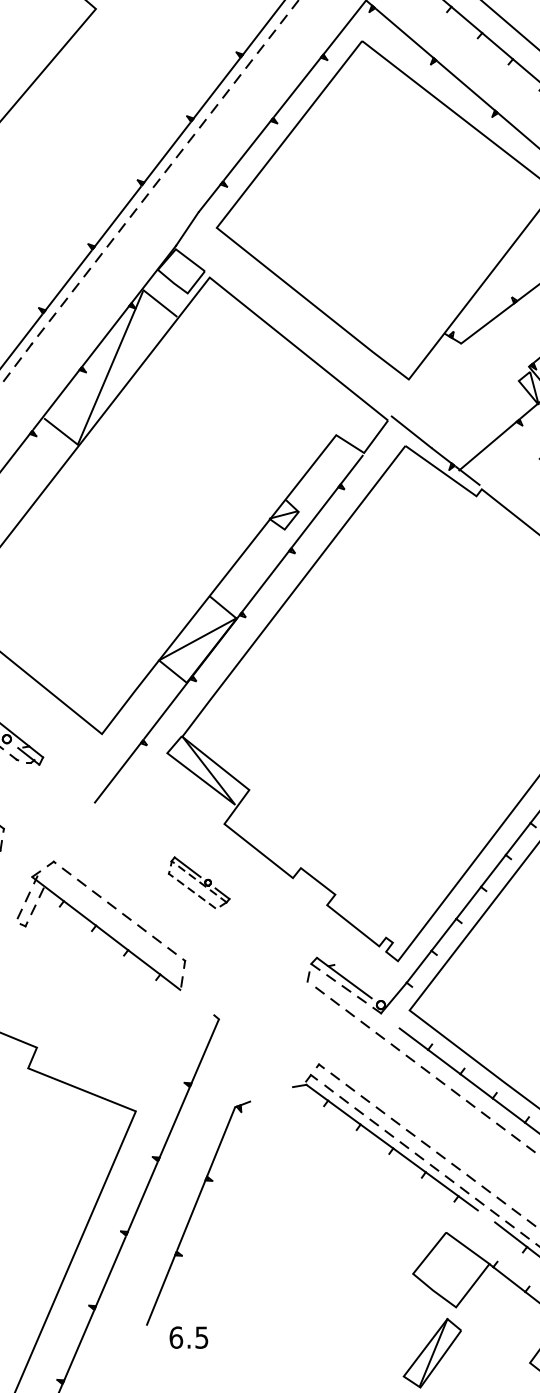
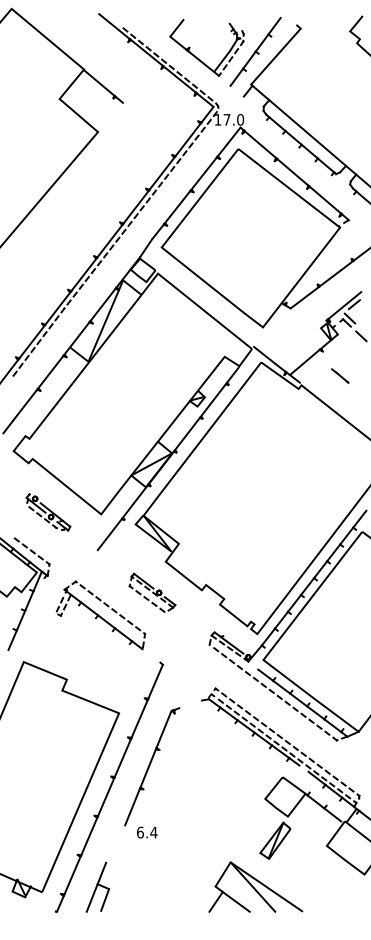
part: (199, 882) -> (152, 592), size x1.43
text: (201, 1337) -> (153, 832), 6.5 -> 6.4

